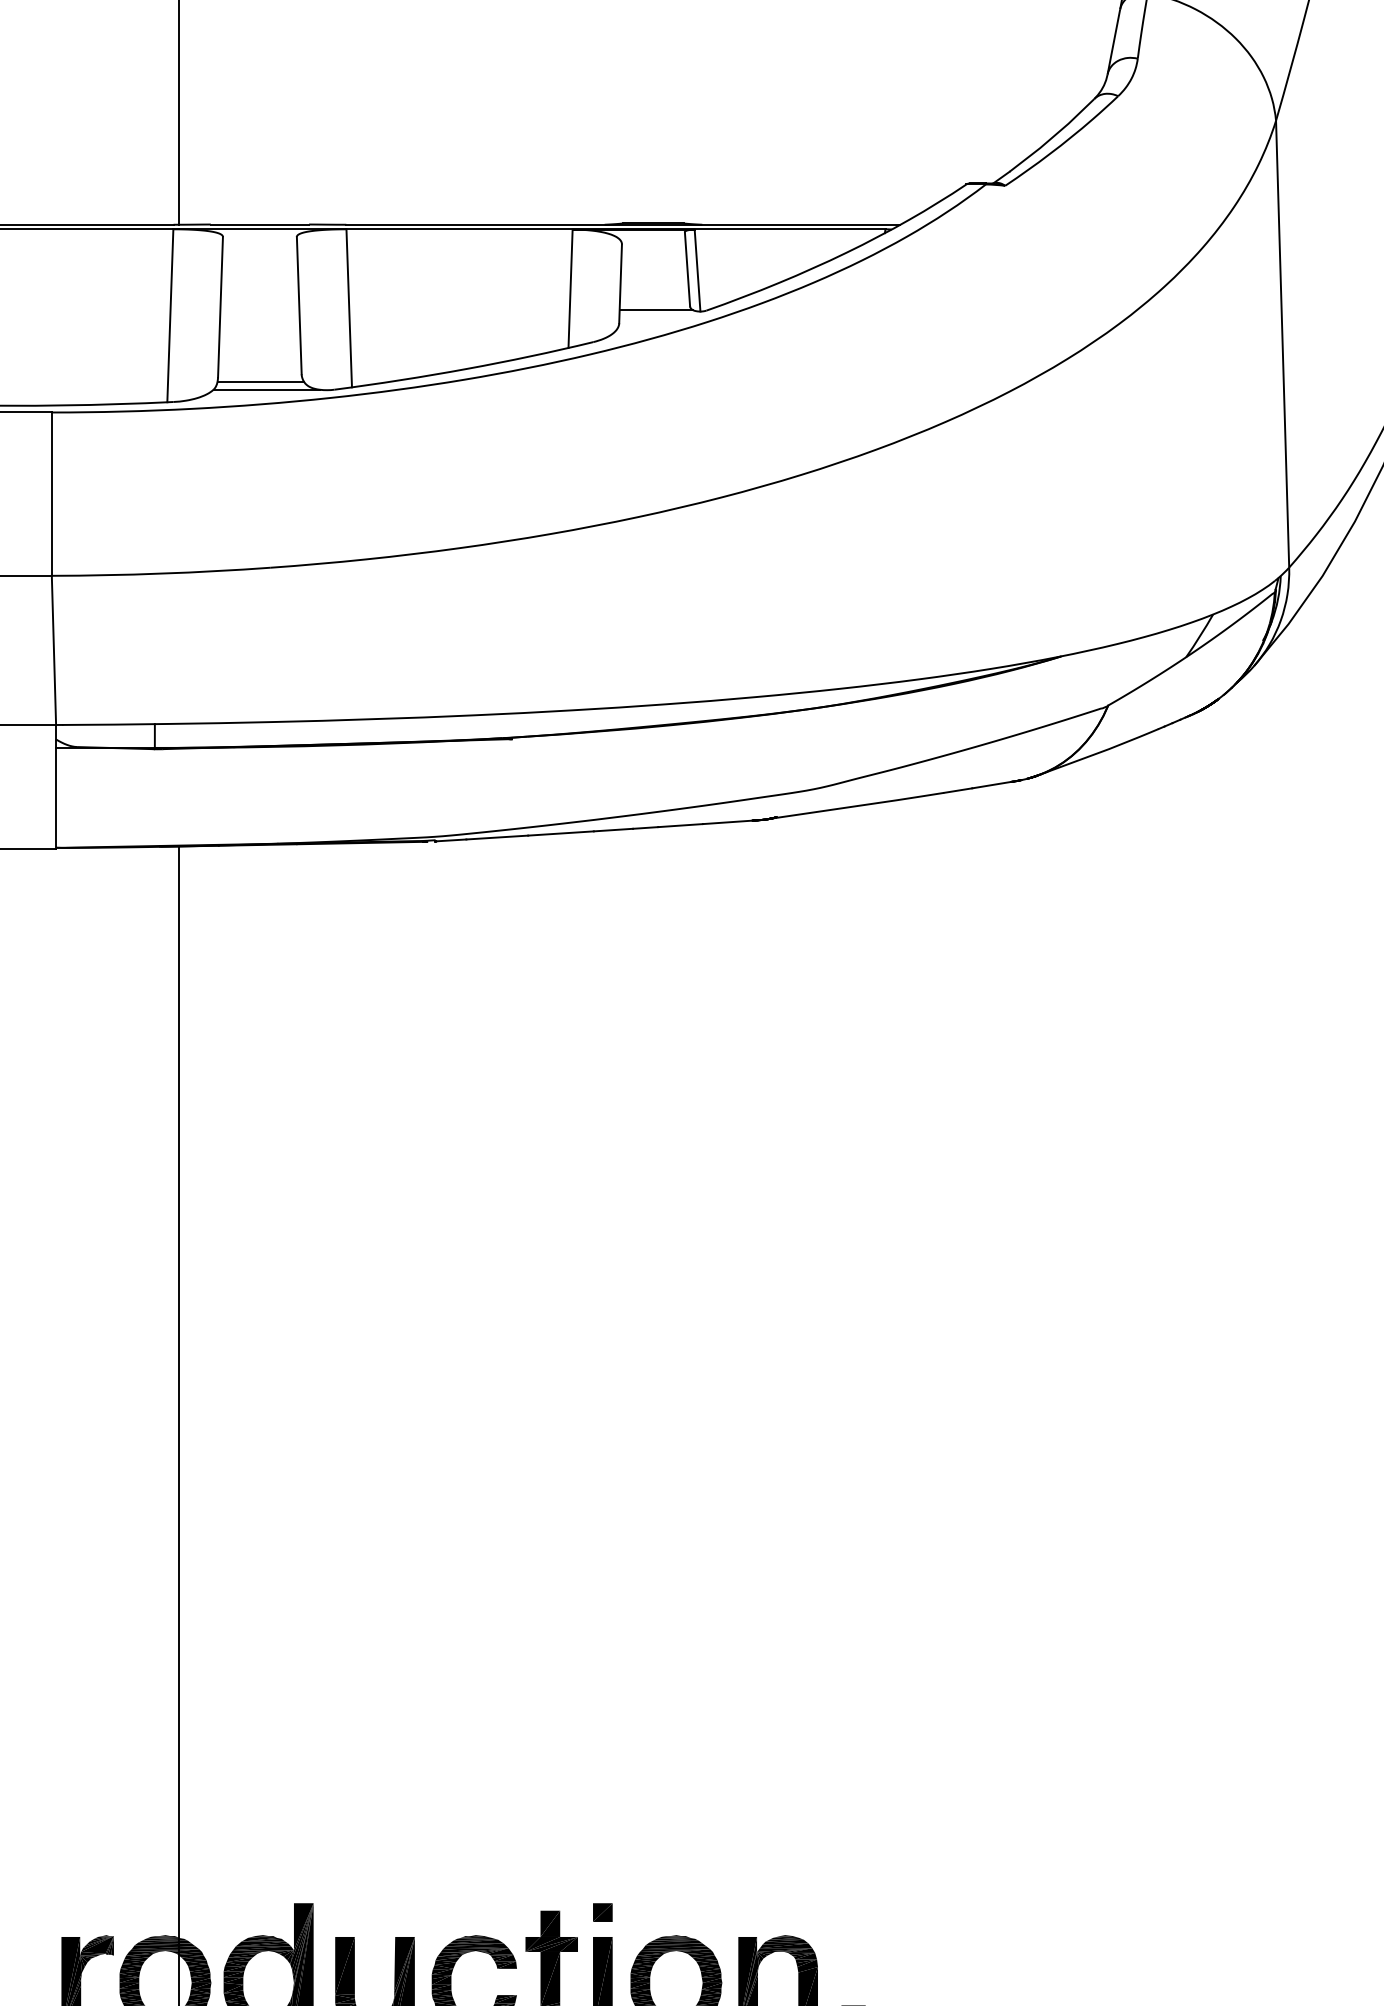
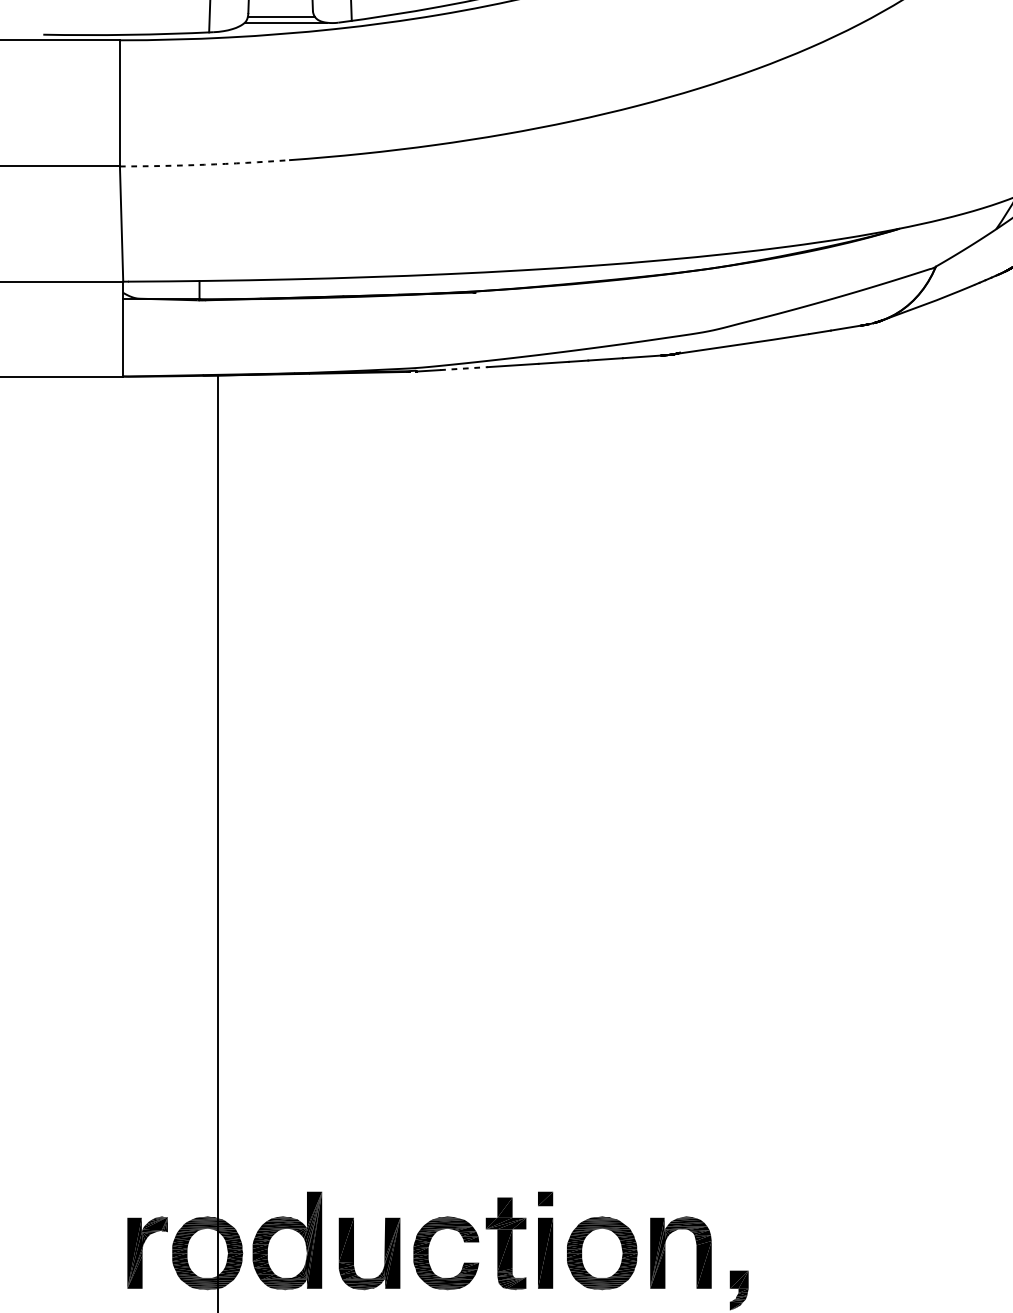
arc: (161, 573) -> (204, 164), solid -> dashed
line: (497, 837) -> (464, 368), solid -> dashed

